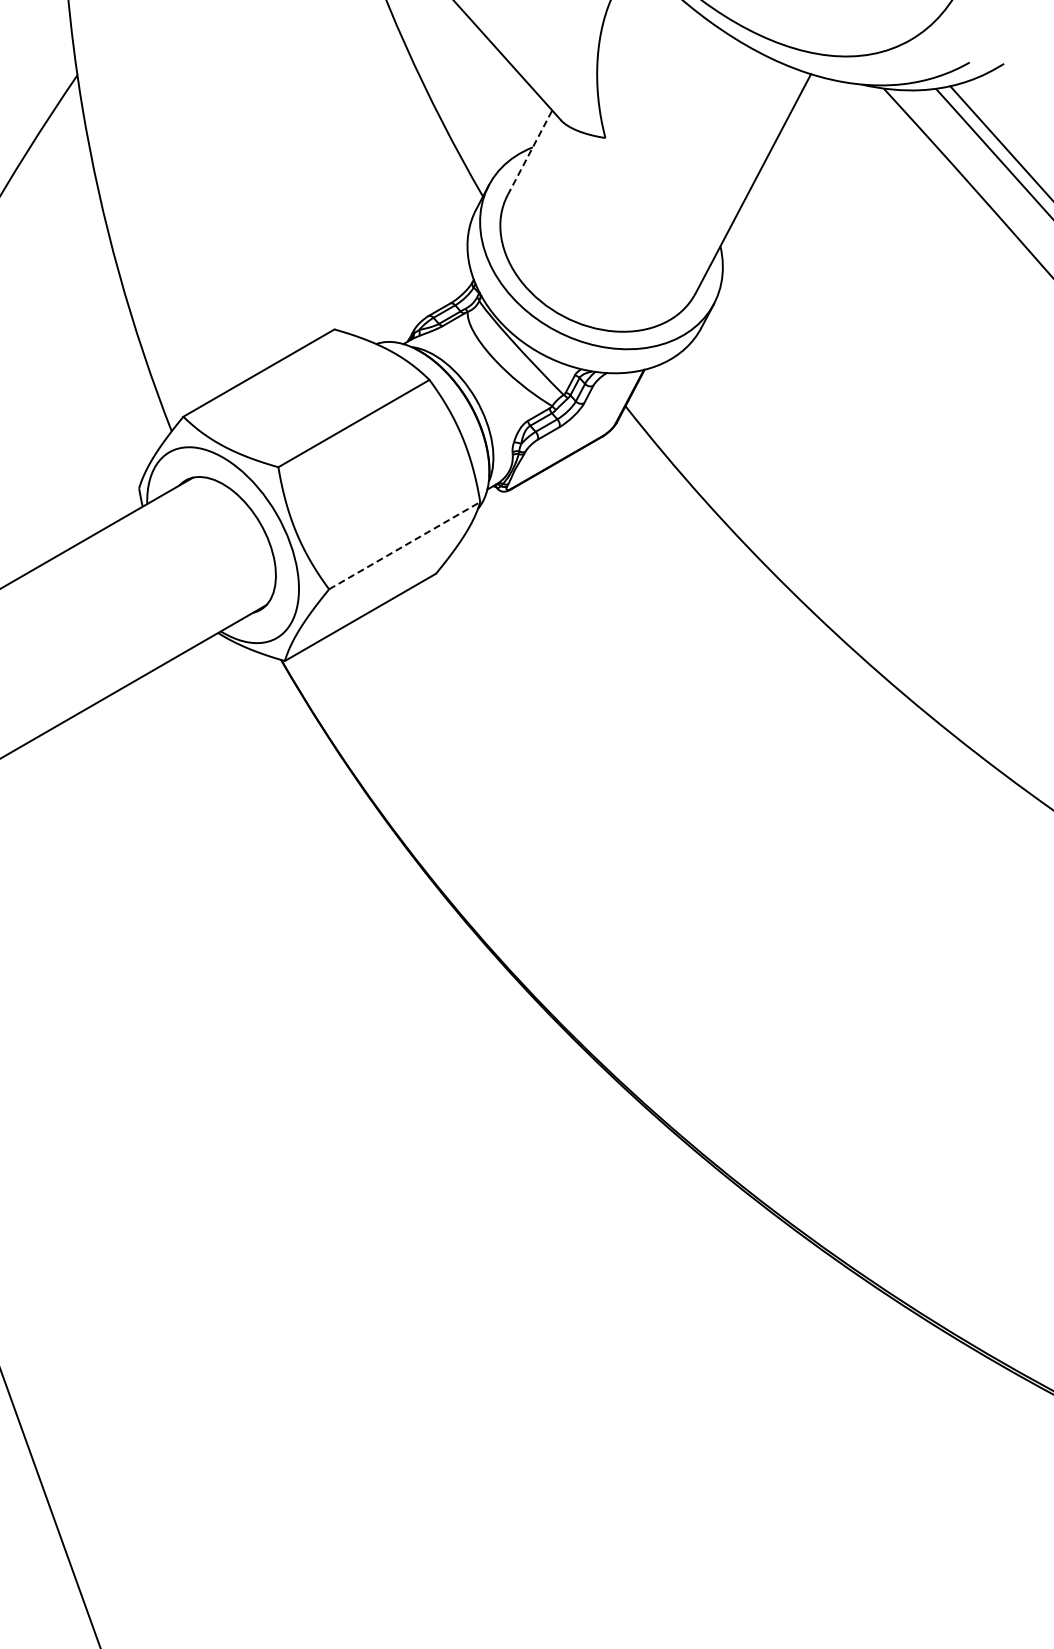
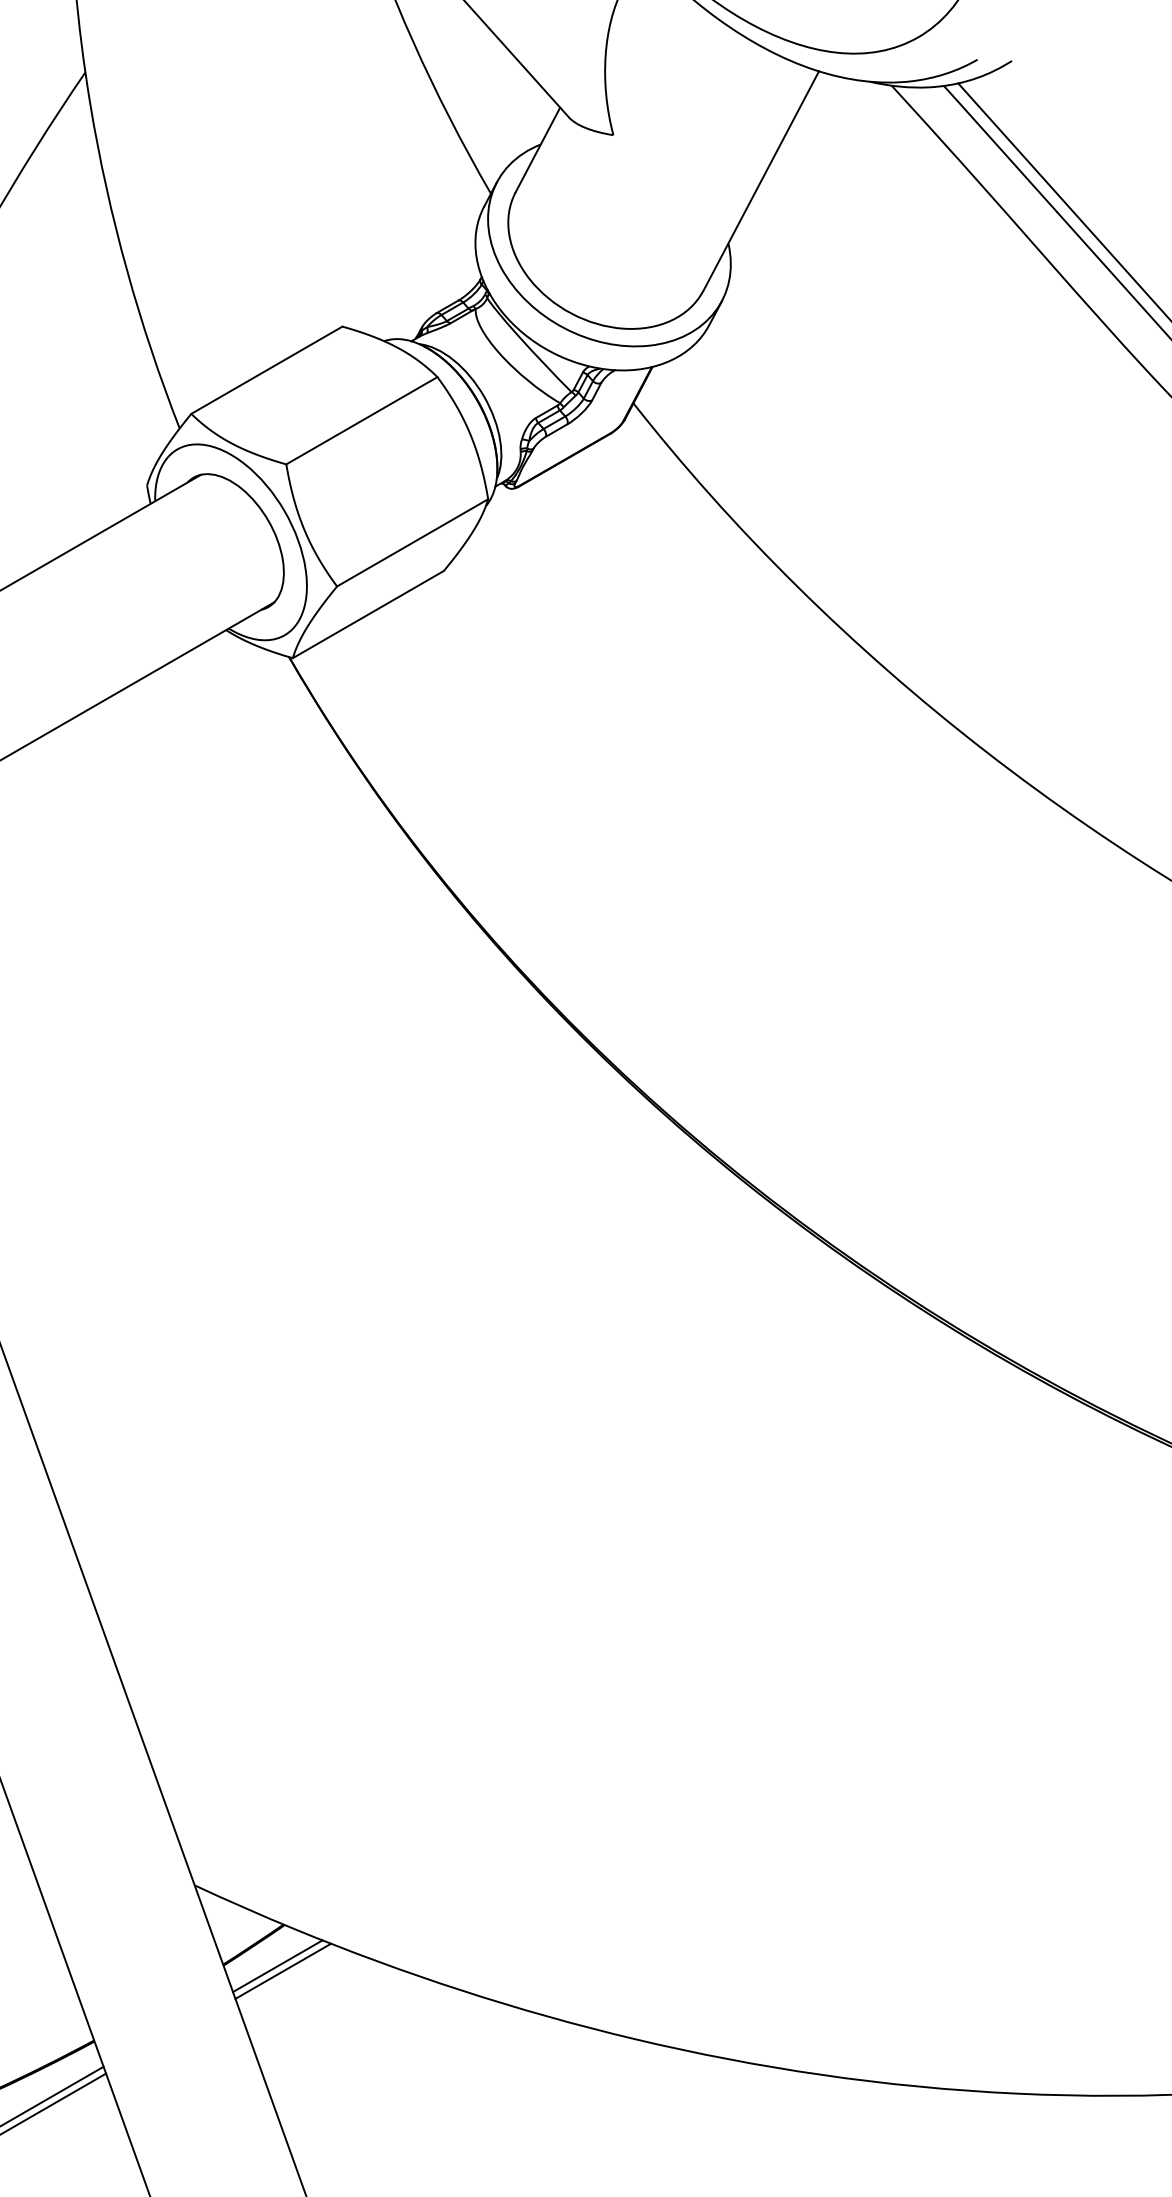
line: (529, 152) -> (537, 149), dashed -> solid
line: (405, 545) -> (413, 542), dashed -> solid

